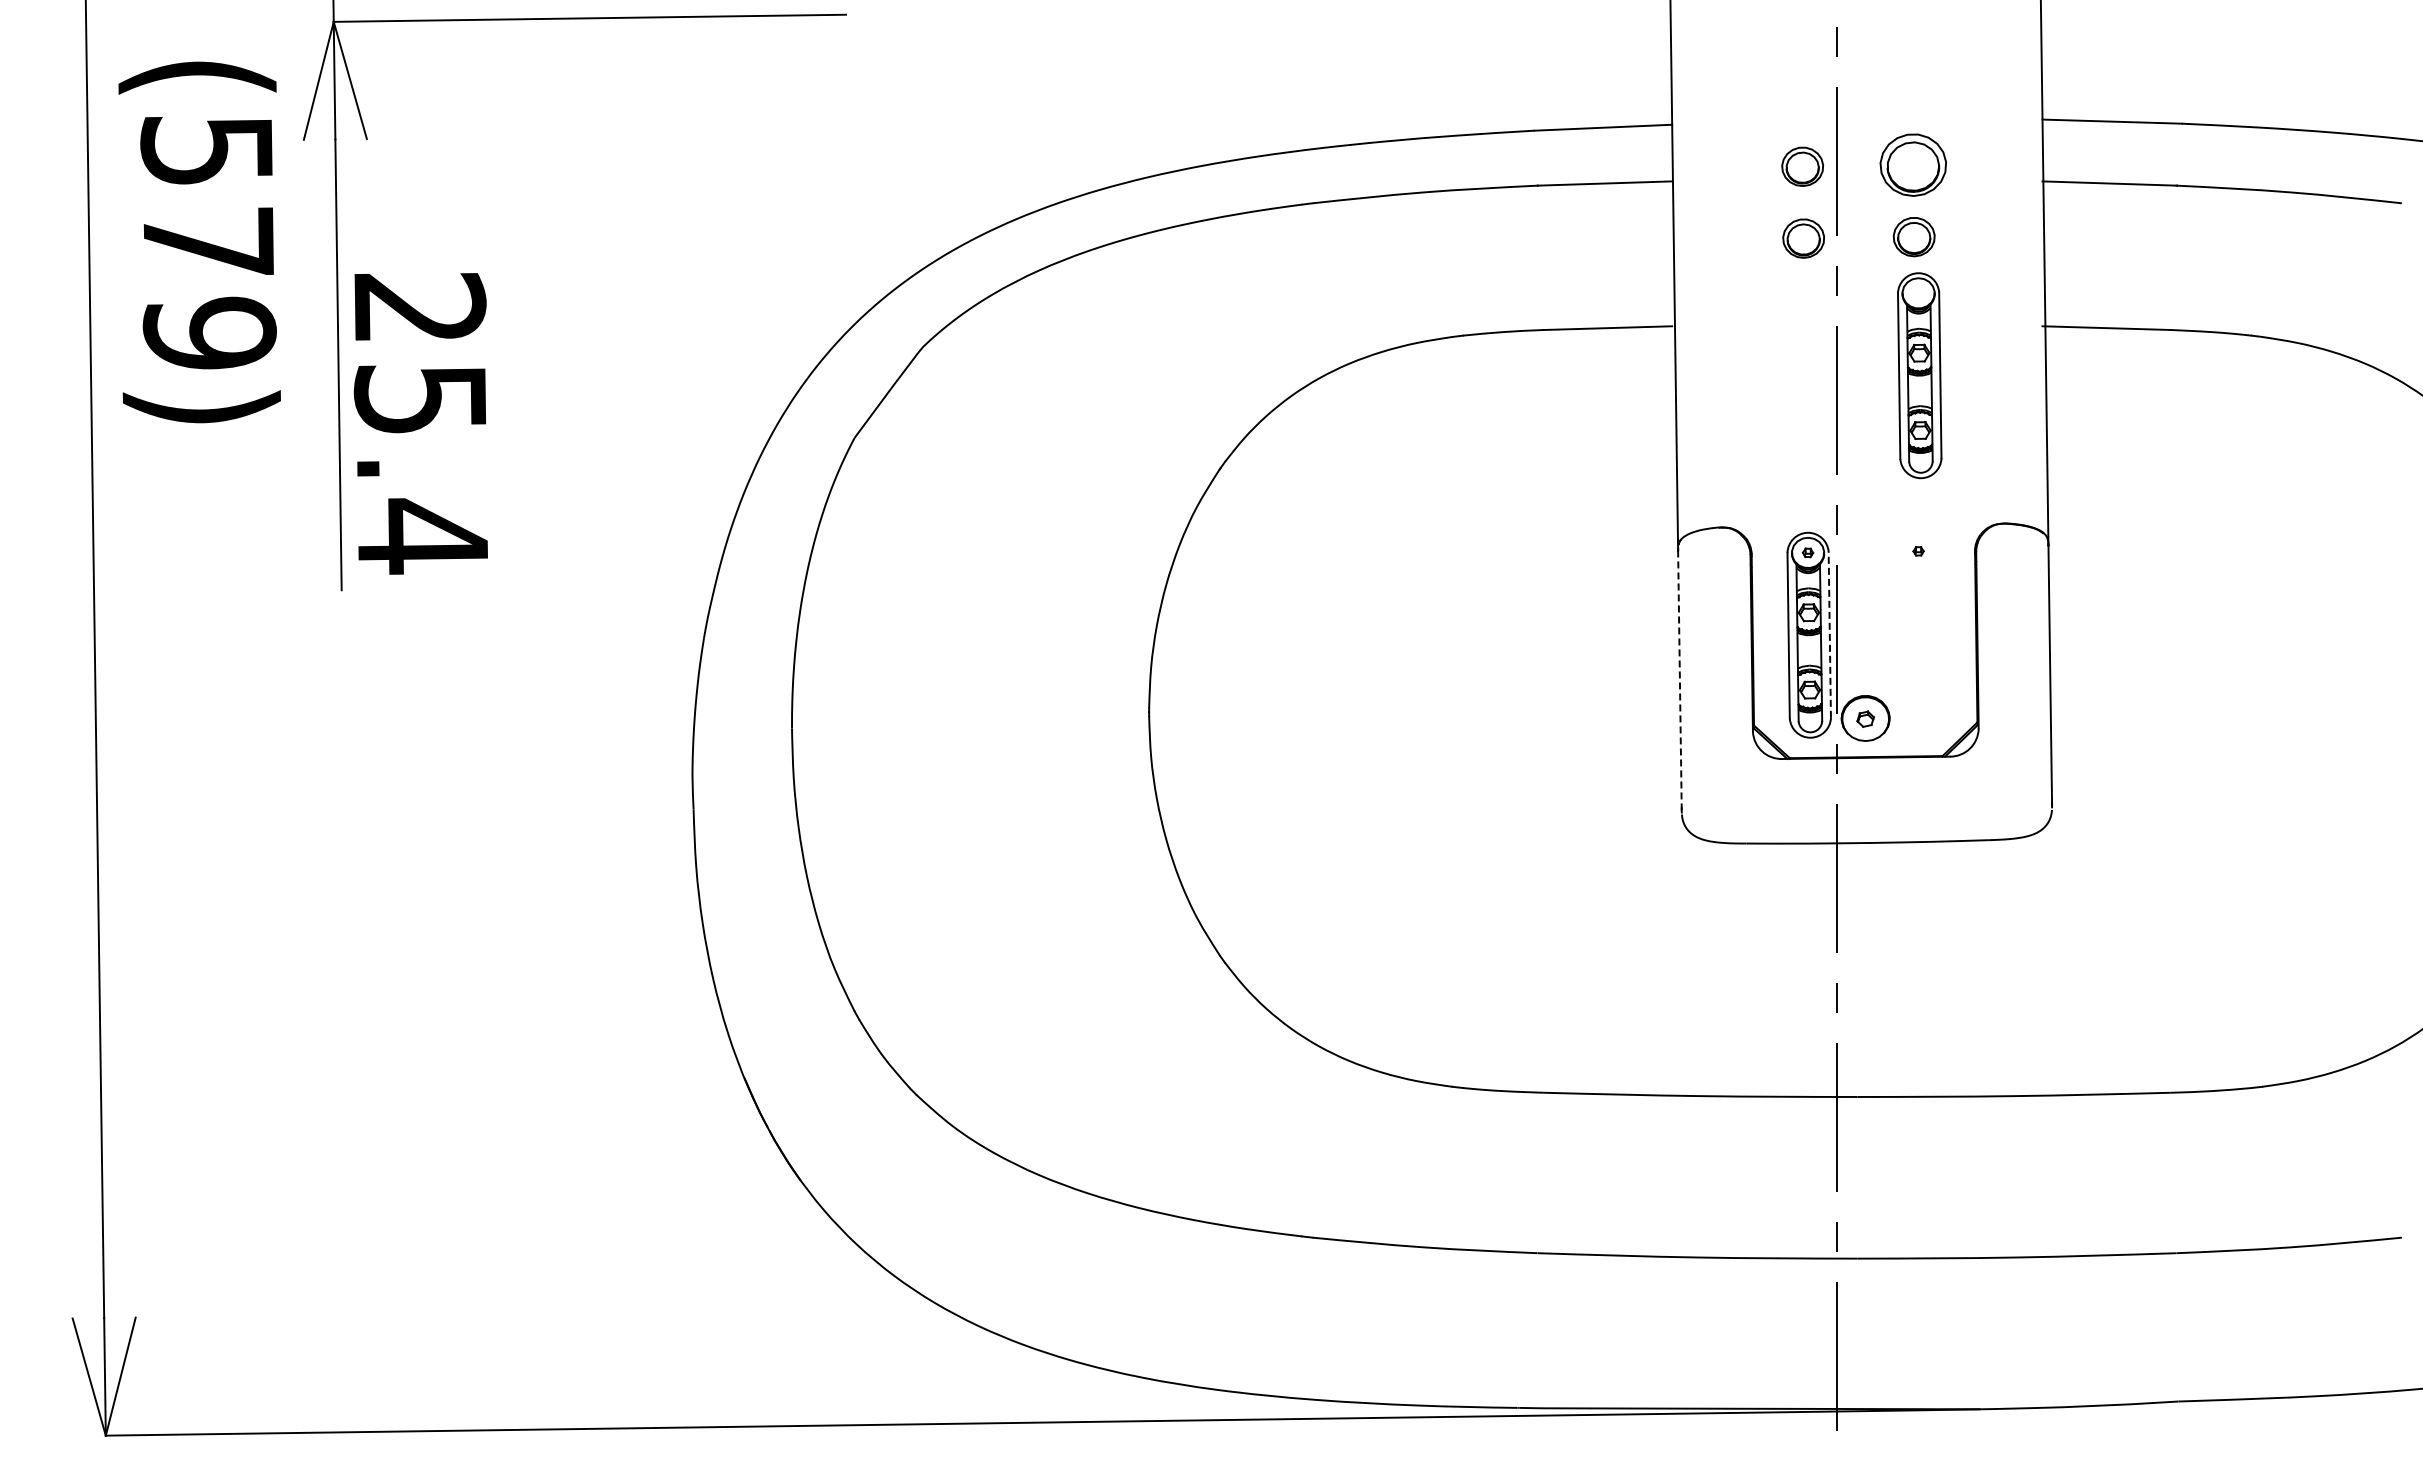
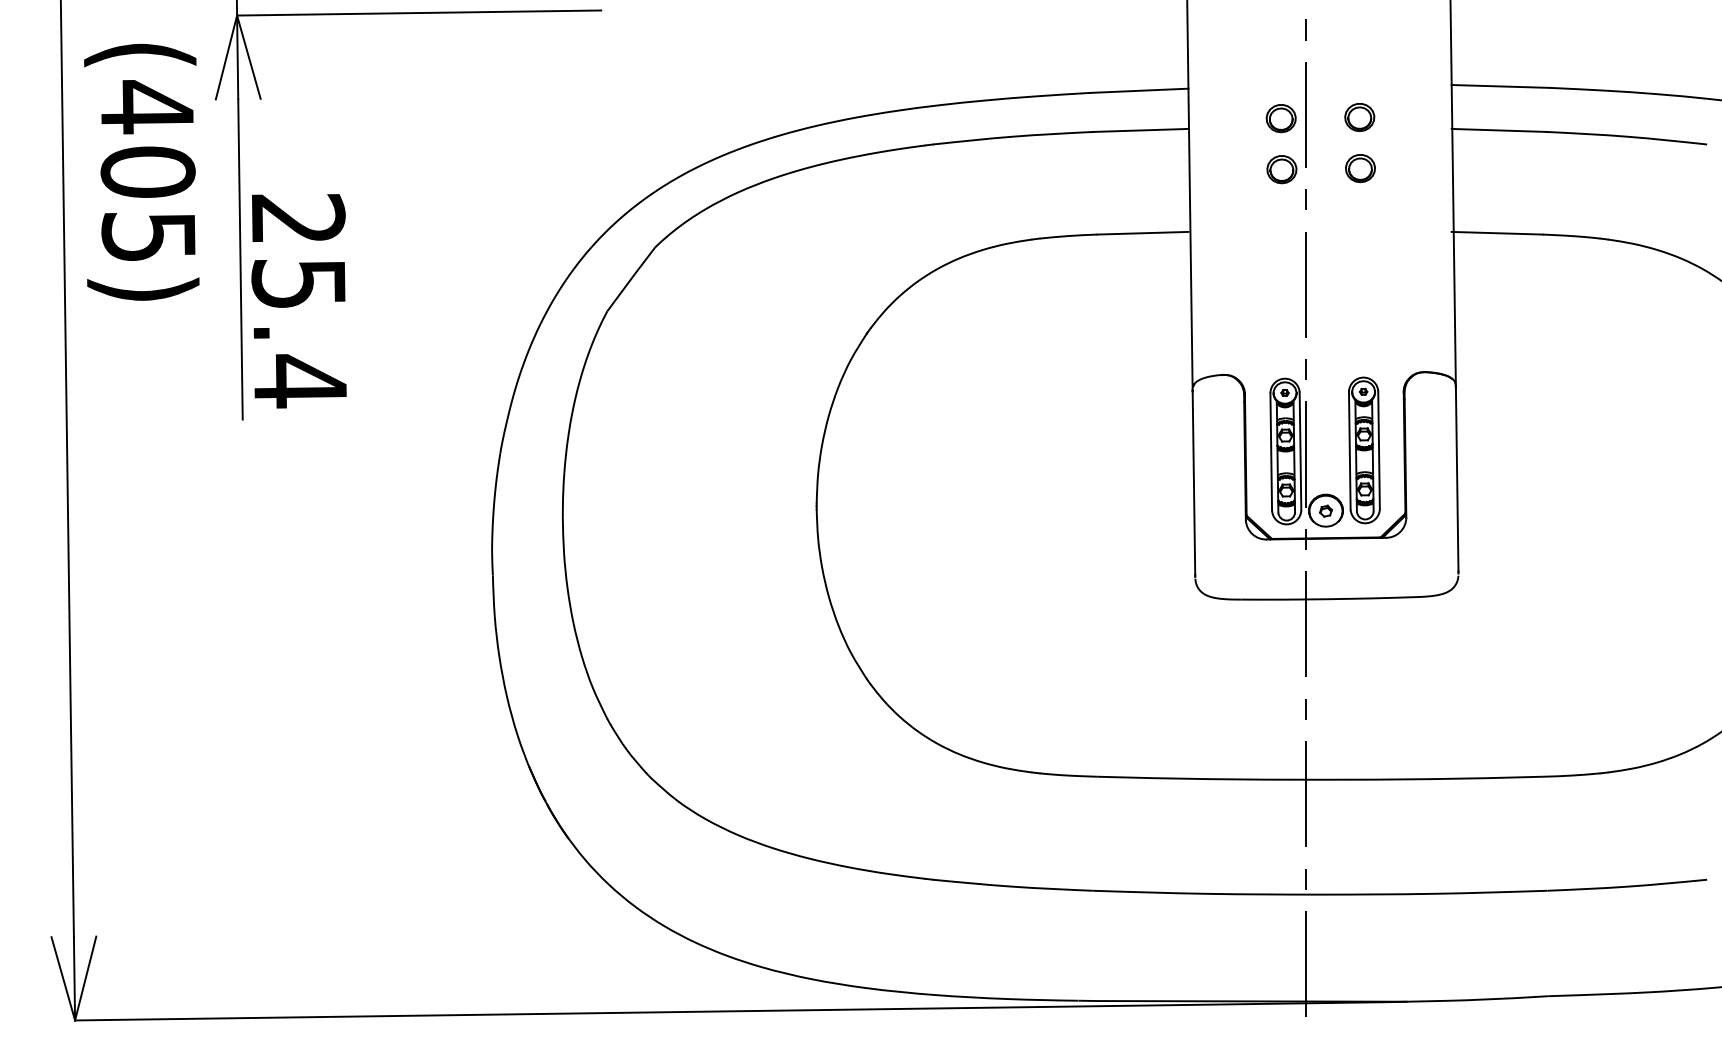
part: (1912, 165) -> (1359, 117), size x0.62
text: (208, 240) -> (148, 170), (579) -> (405)
part: (1919, 375) -> (1364, 450), moved
line: (1829, 634) -> (1300, 451), dashed -> solid
line: (1679, 680) -> (1193, 483), dashed -> solid

